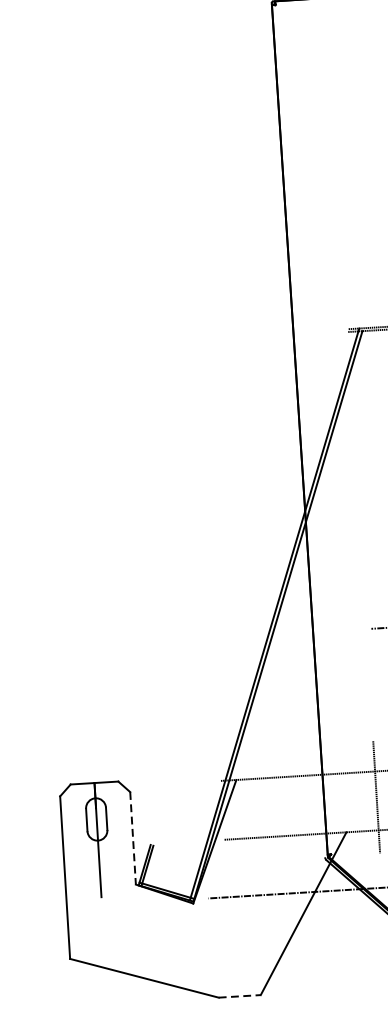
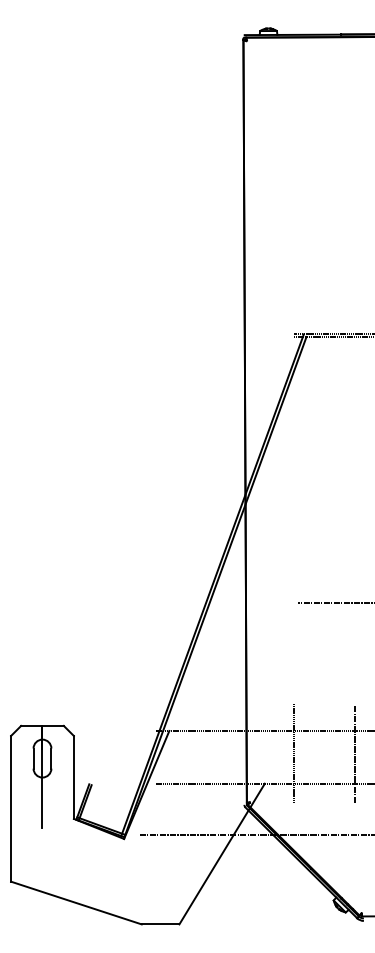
line: (132, 838) -> (73, 777), dashed -> solid
line: (239, 996) -> (160, 924), dashed -> solid

